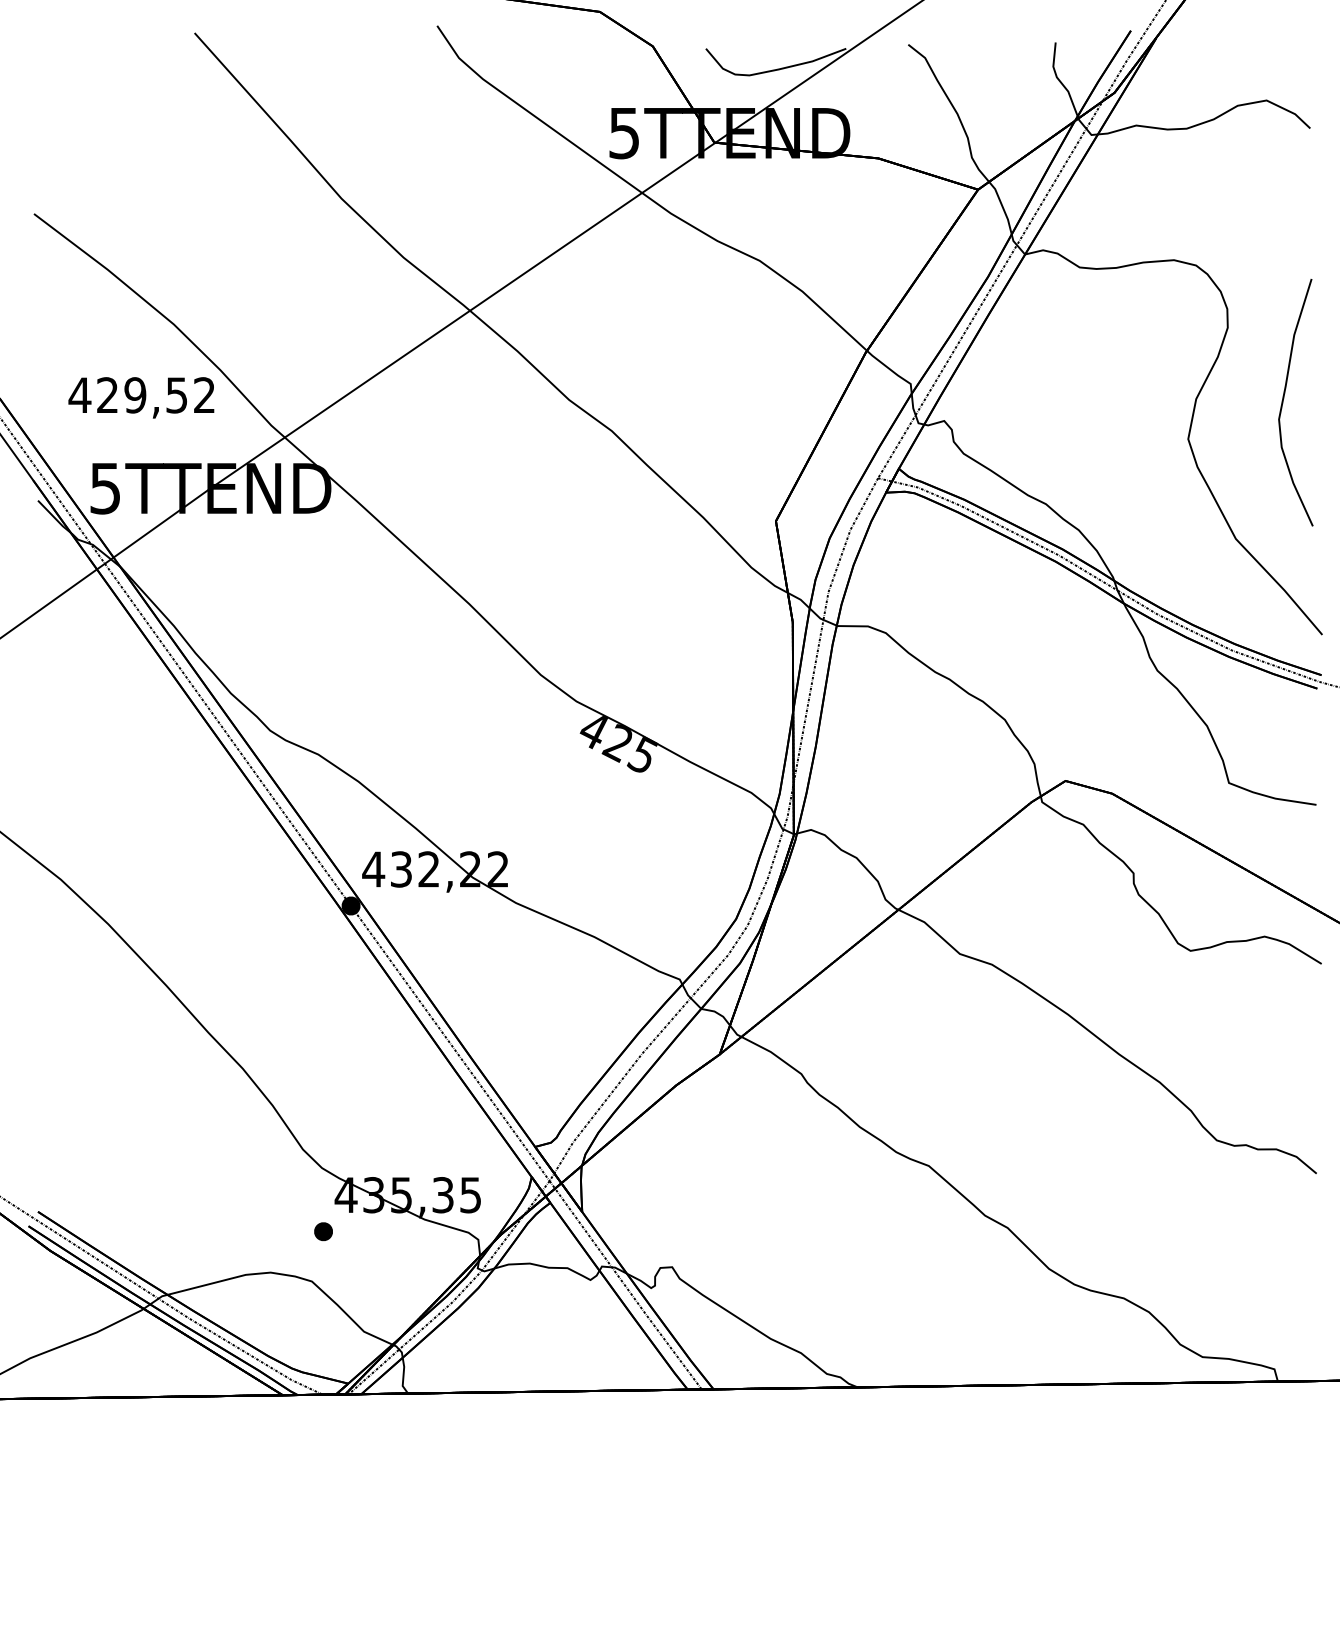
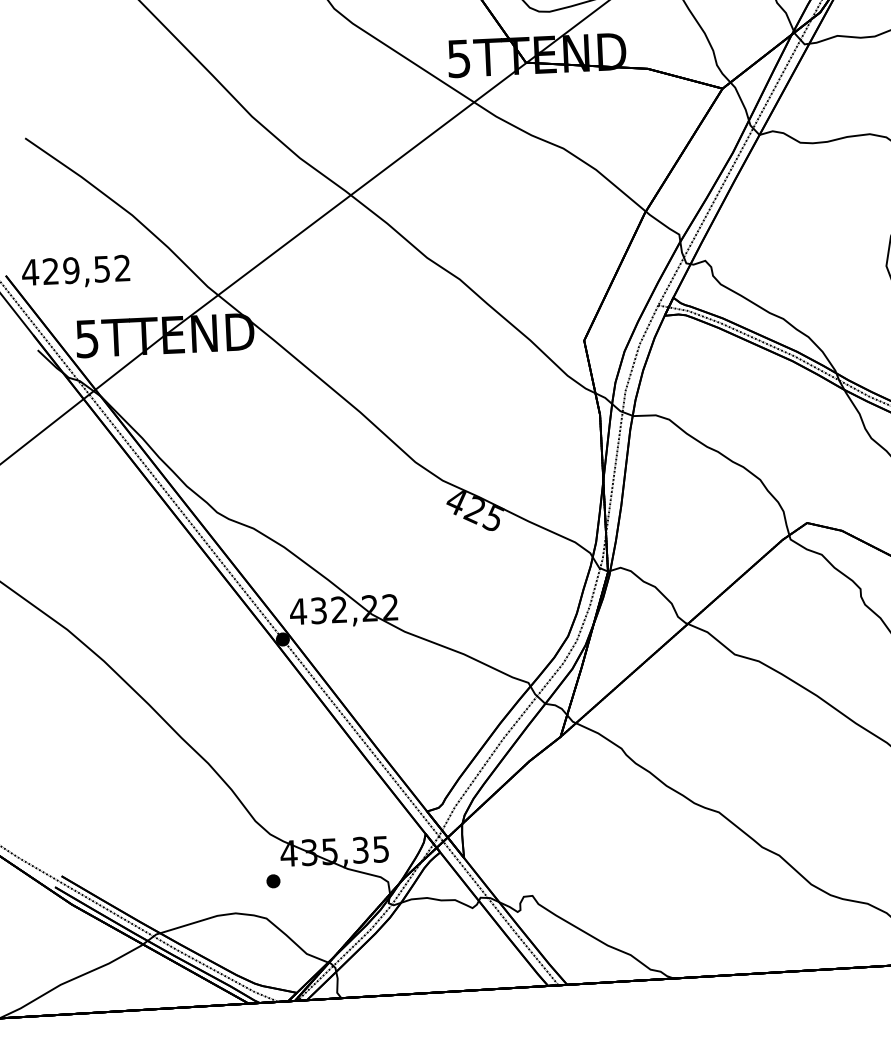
text: (141, 397) -> (76, 272), moved

